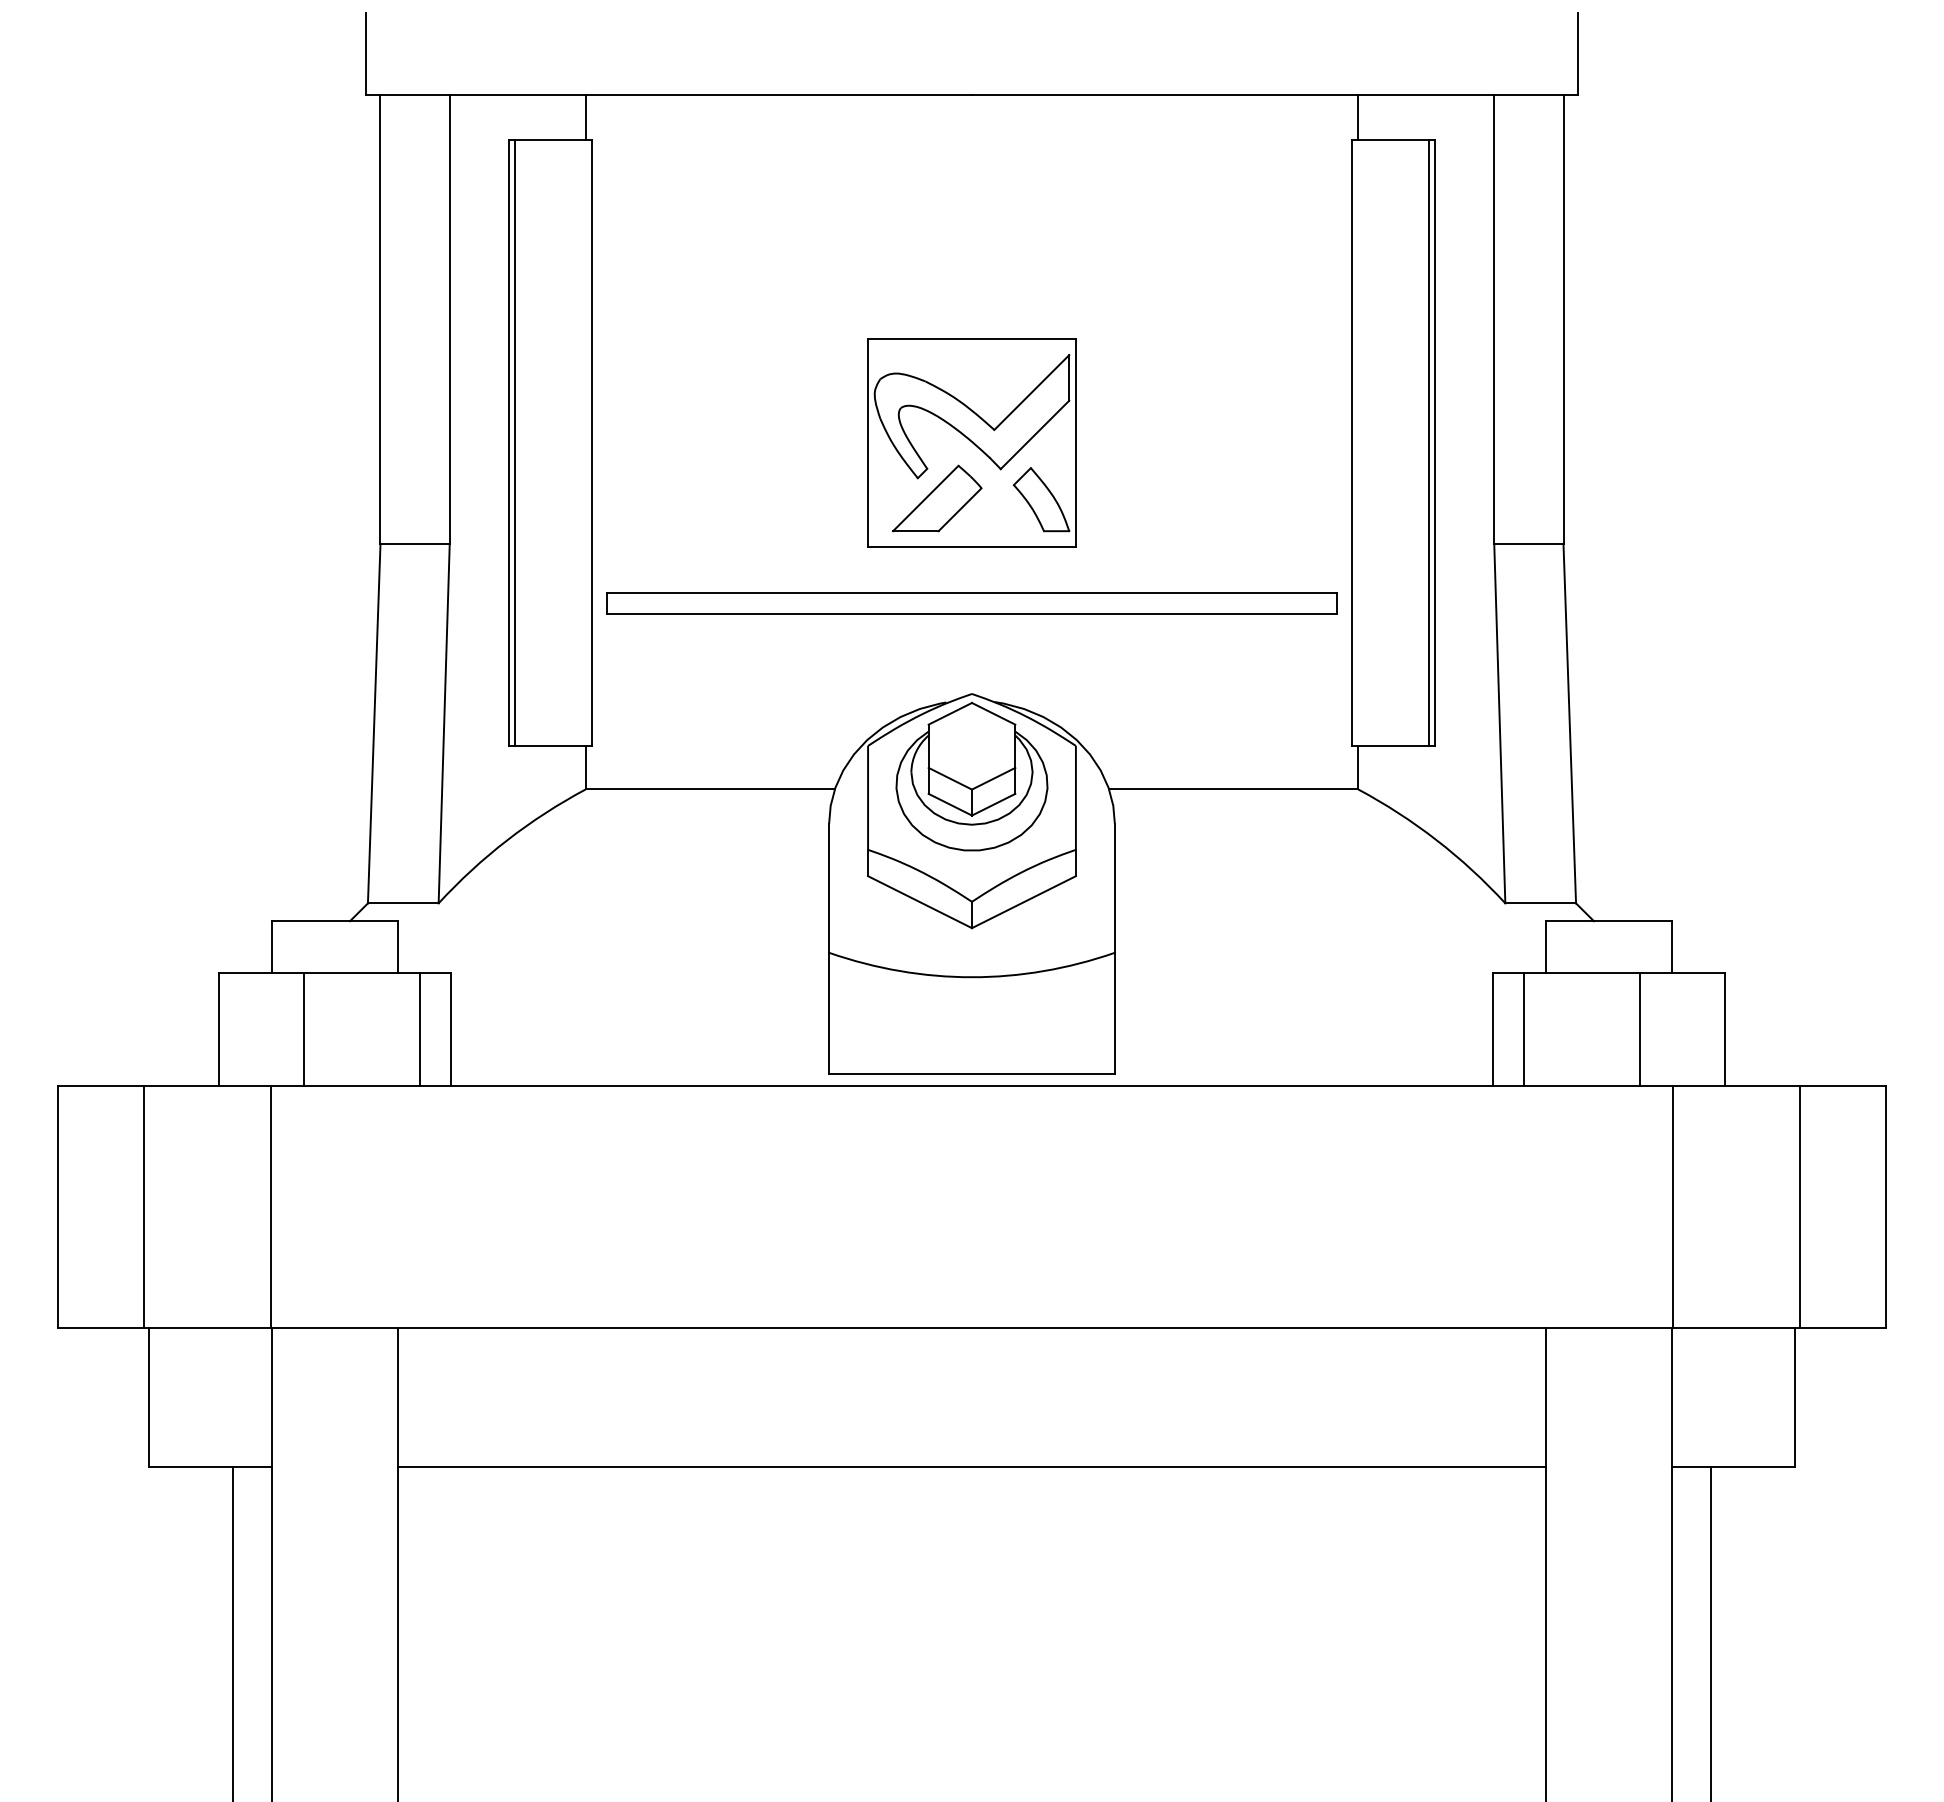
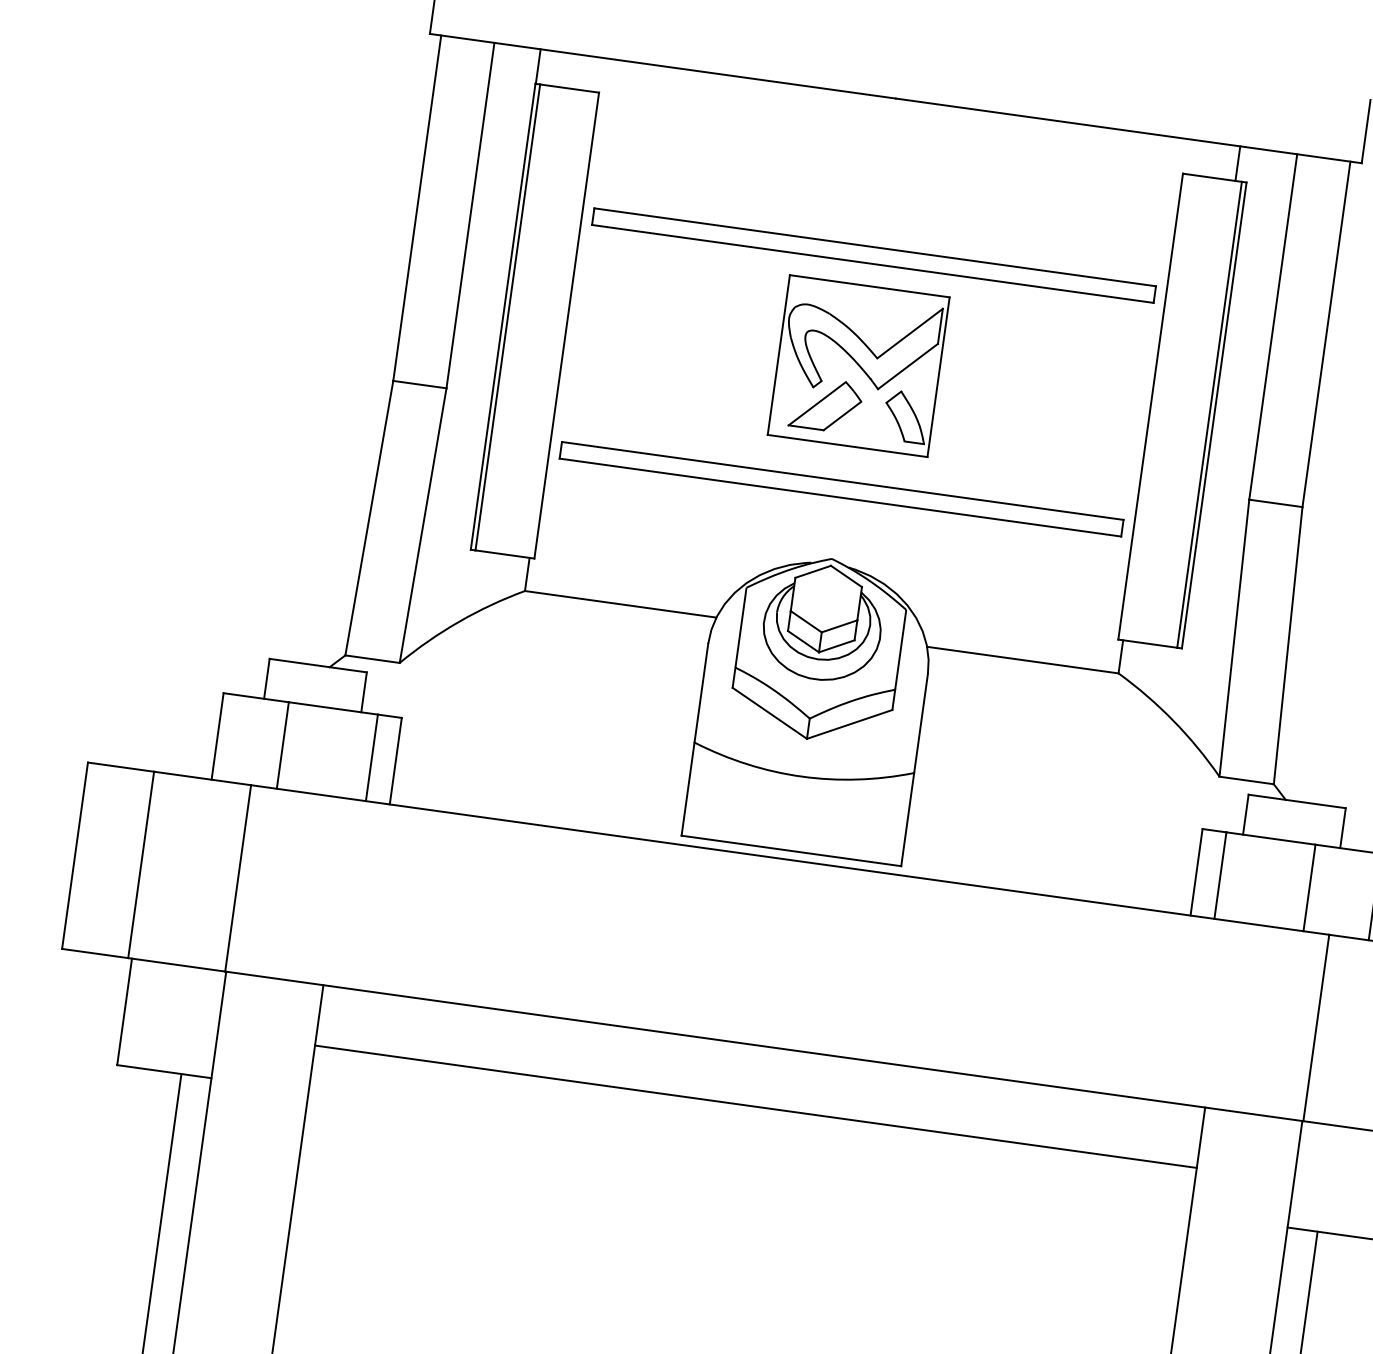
line: (585, 117) -> (537, 66), moved
line: (1358, 117) -> (1238, 163), moved
part: (971, 299) -> (873, 255), added
line: (971, 1466) -> (755, 1106), moved

